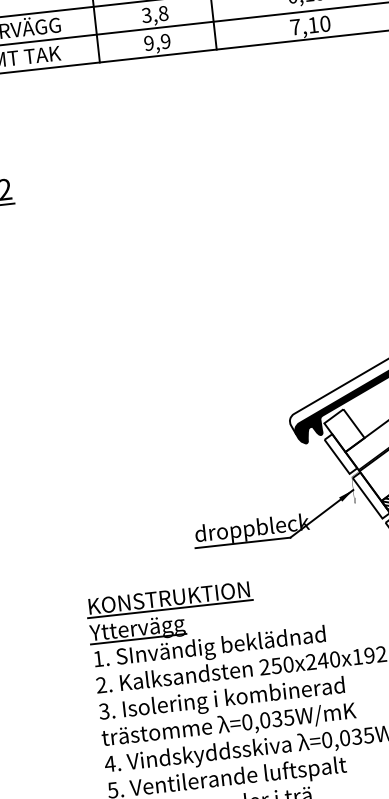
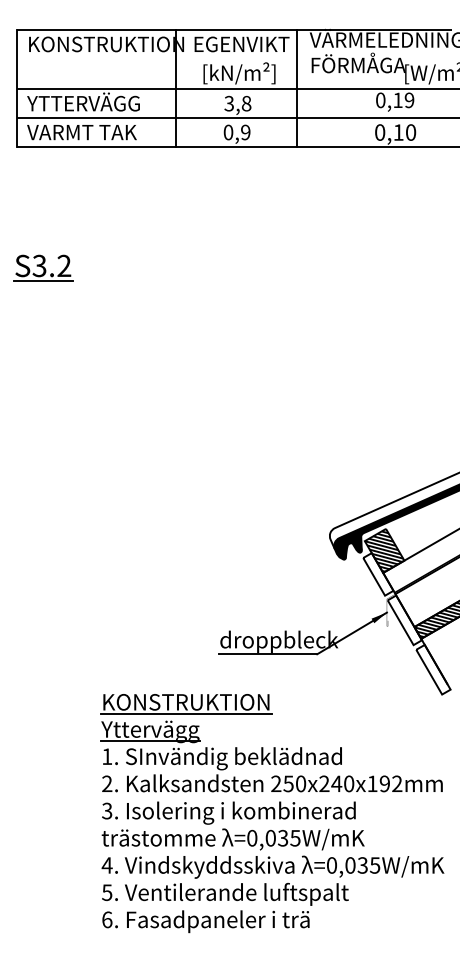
text: (295, 27) -> (380, 132), 7,10 -> 0,10
text: (149, 43) -> (228, 132), 9,9 -> 0,9
hatch: (343, 429) -> (383, 549), added

